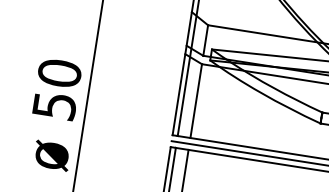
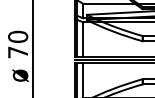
text: (55, 106) -> (18, 52), 50 -> 70

